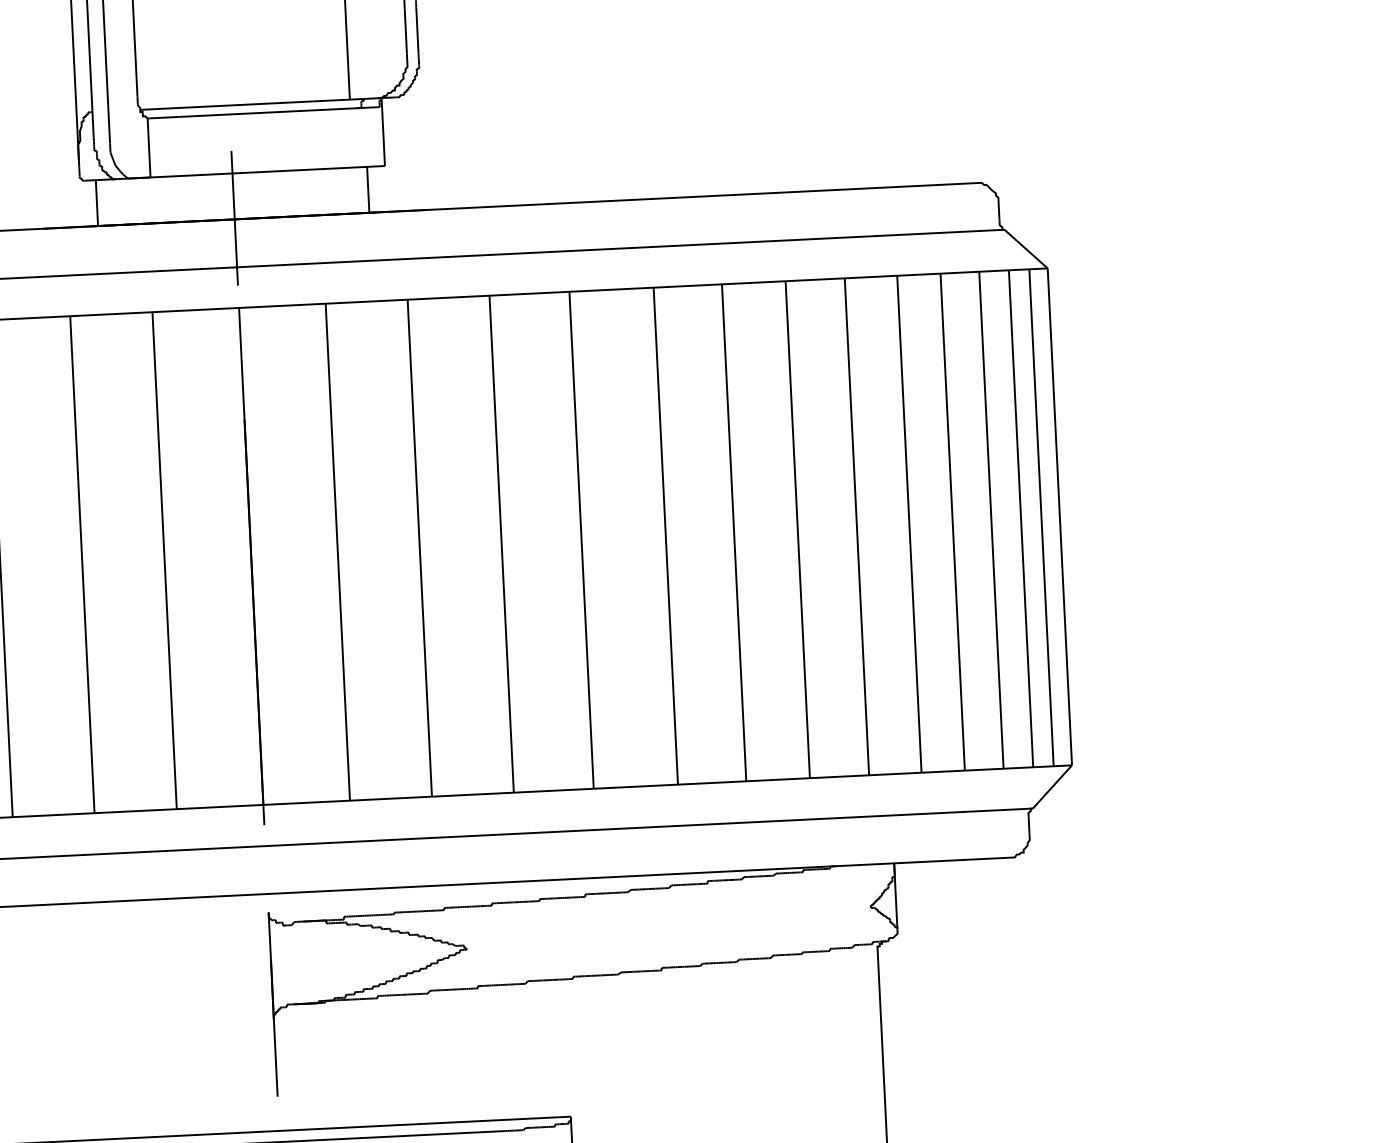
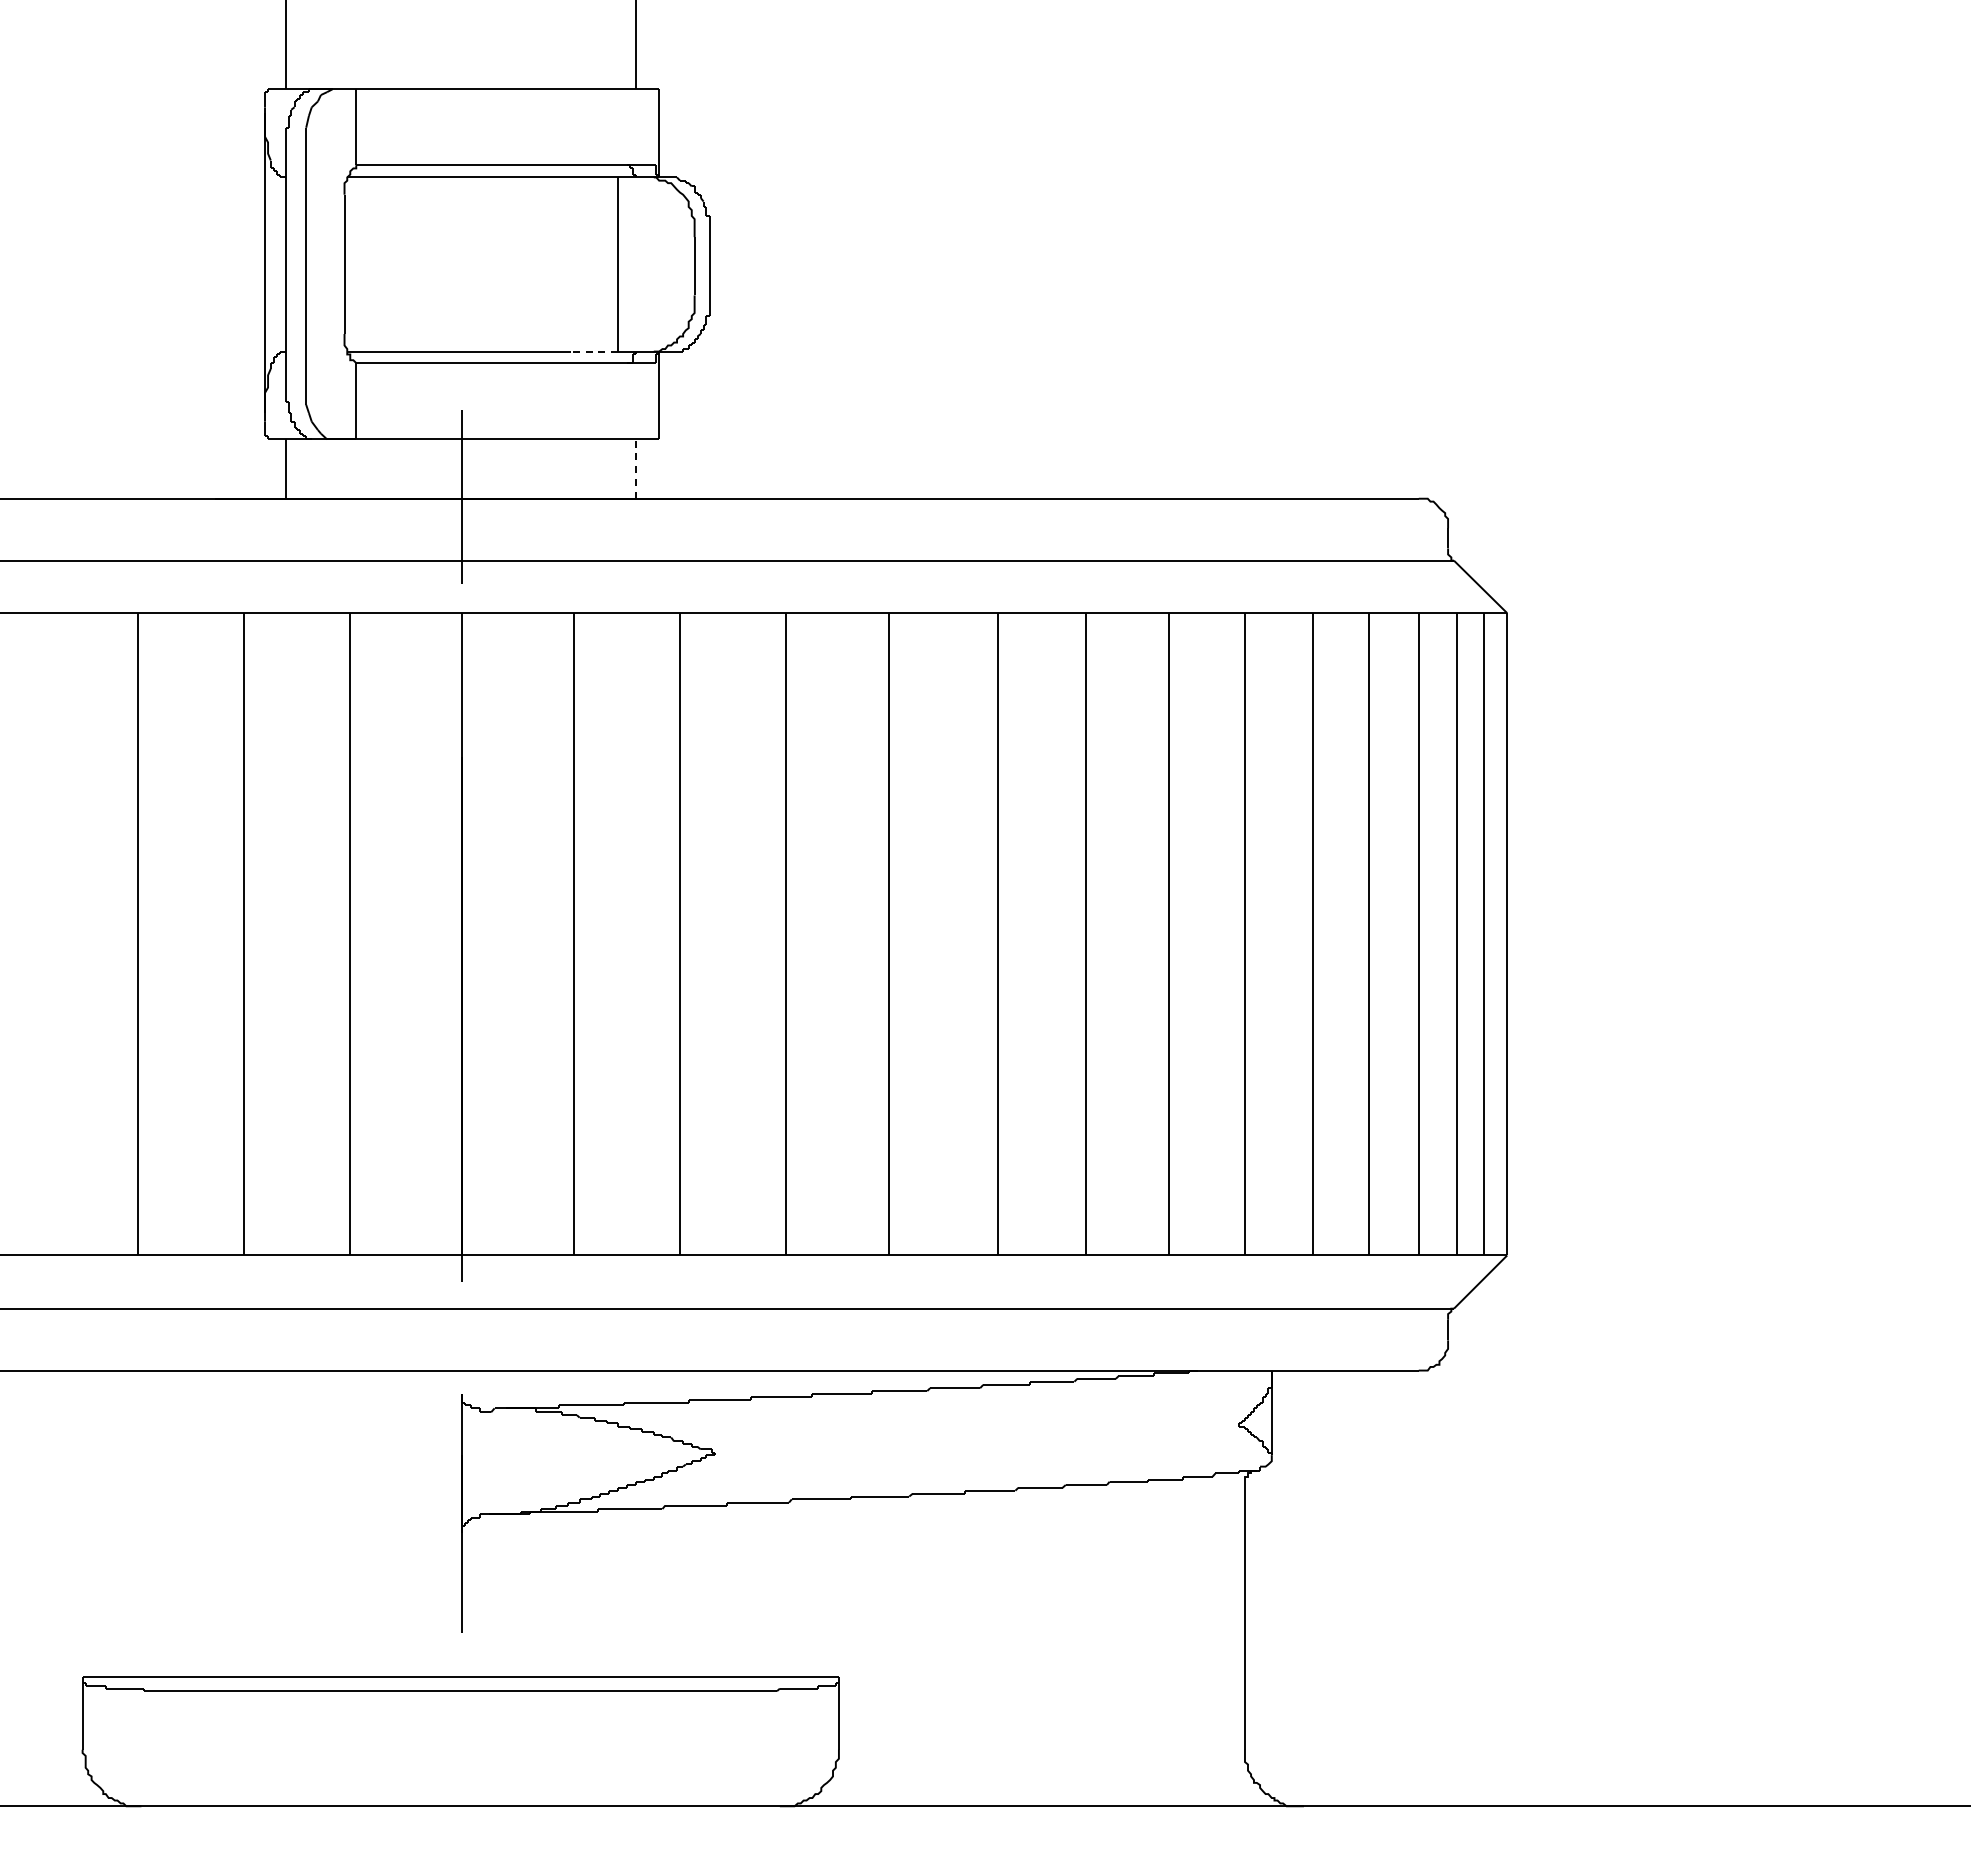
line: (331, 100) -> (594, 351), solid -> dashed
line: (368, 190) -> (636, 469), solid -> dashed

